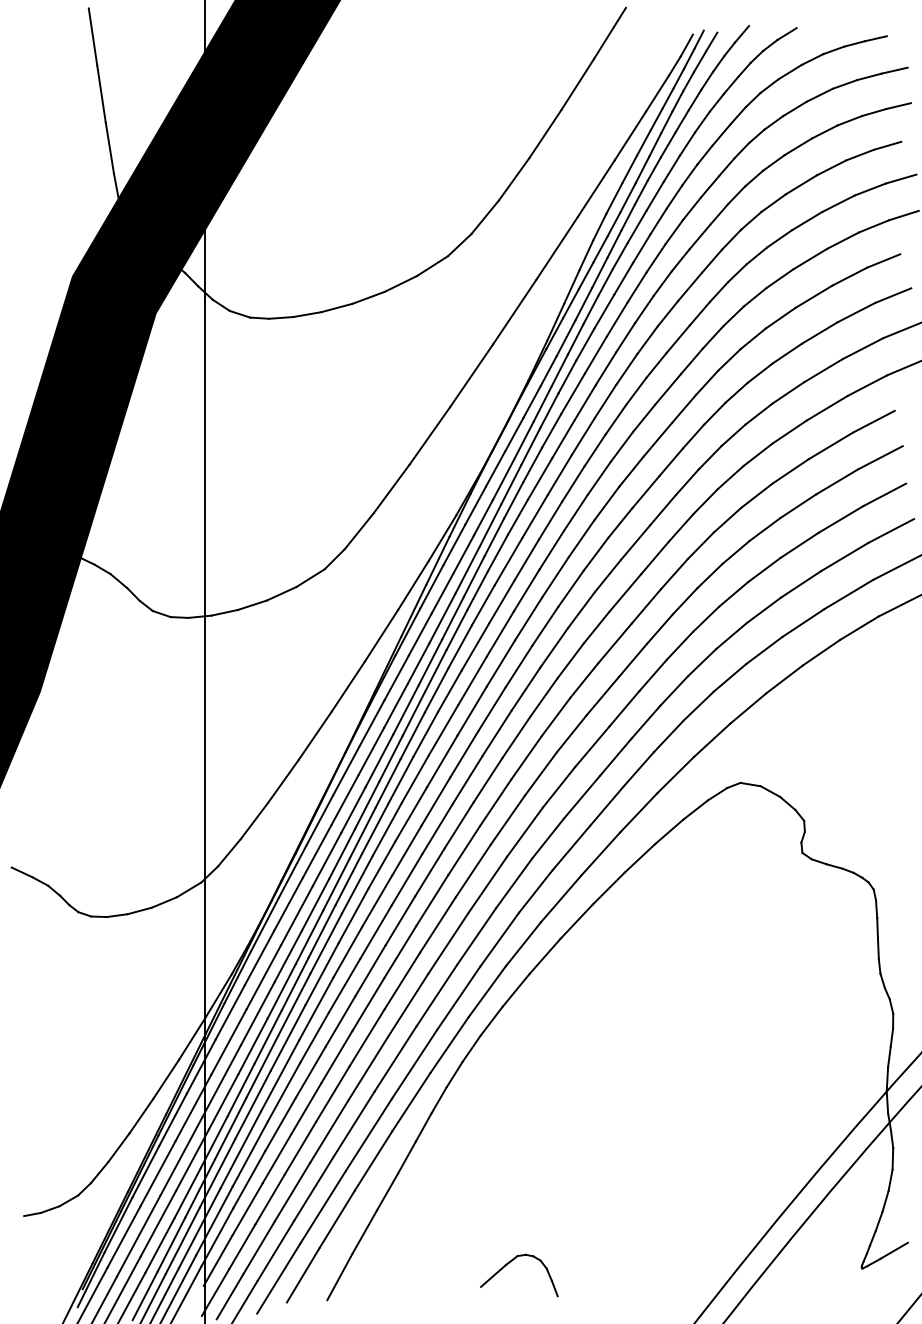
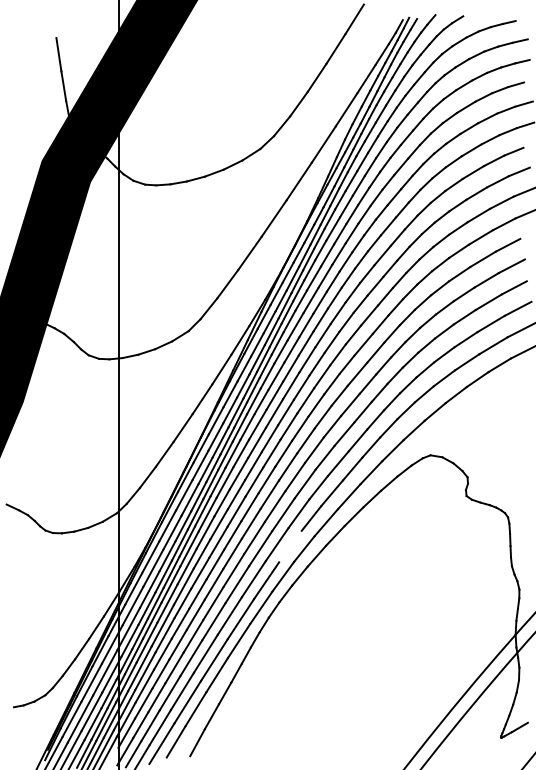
line: (92, 37) -> (53, 21), removed
line: (499, 939) -> (290, 546), removed
part: (510, 1264) -> (296, 735), removed

